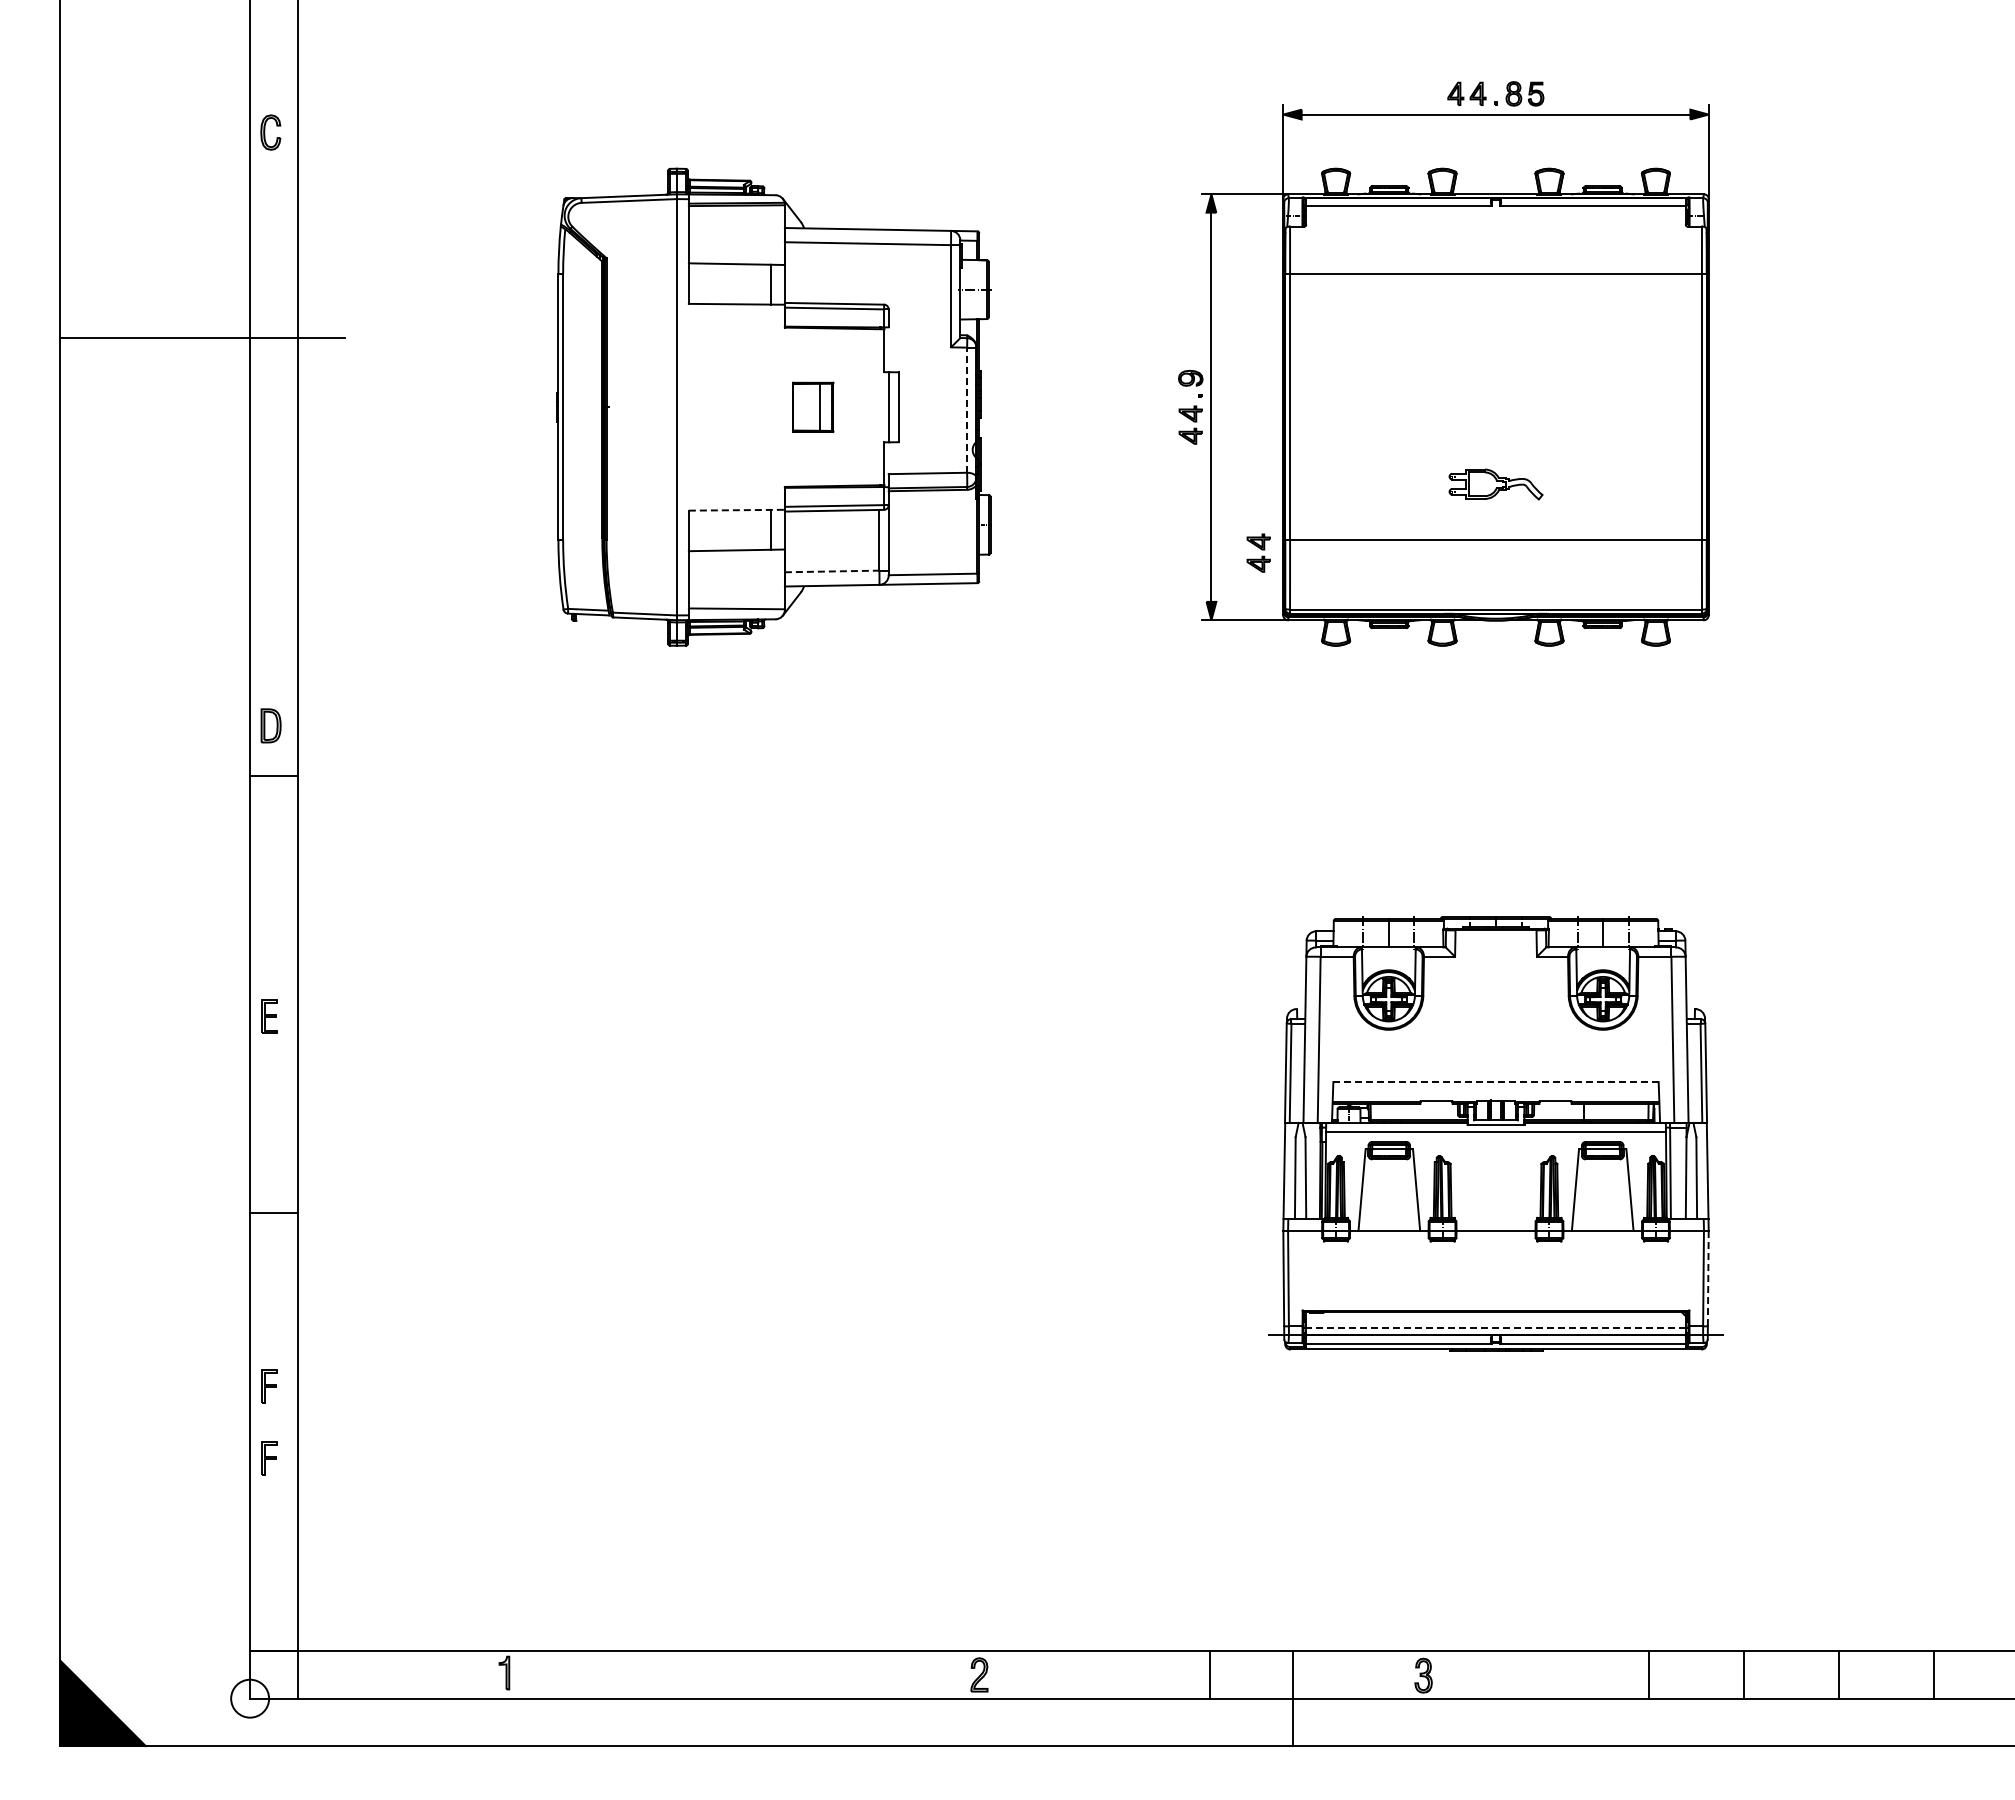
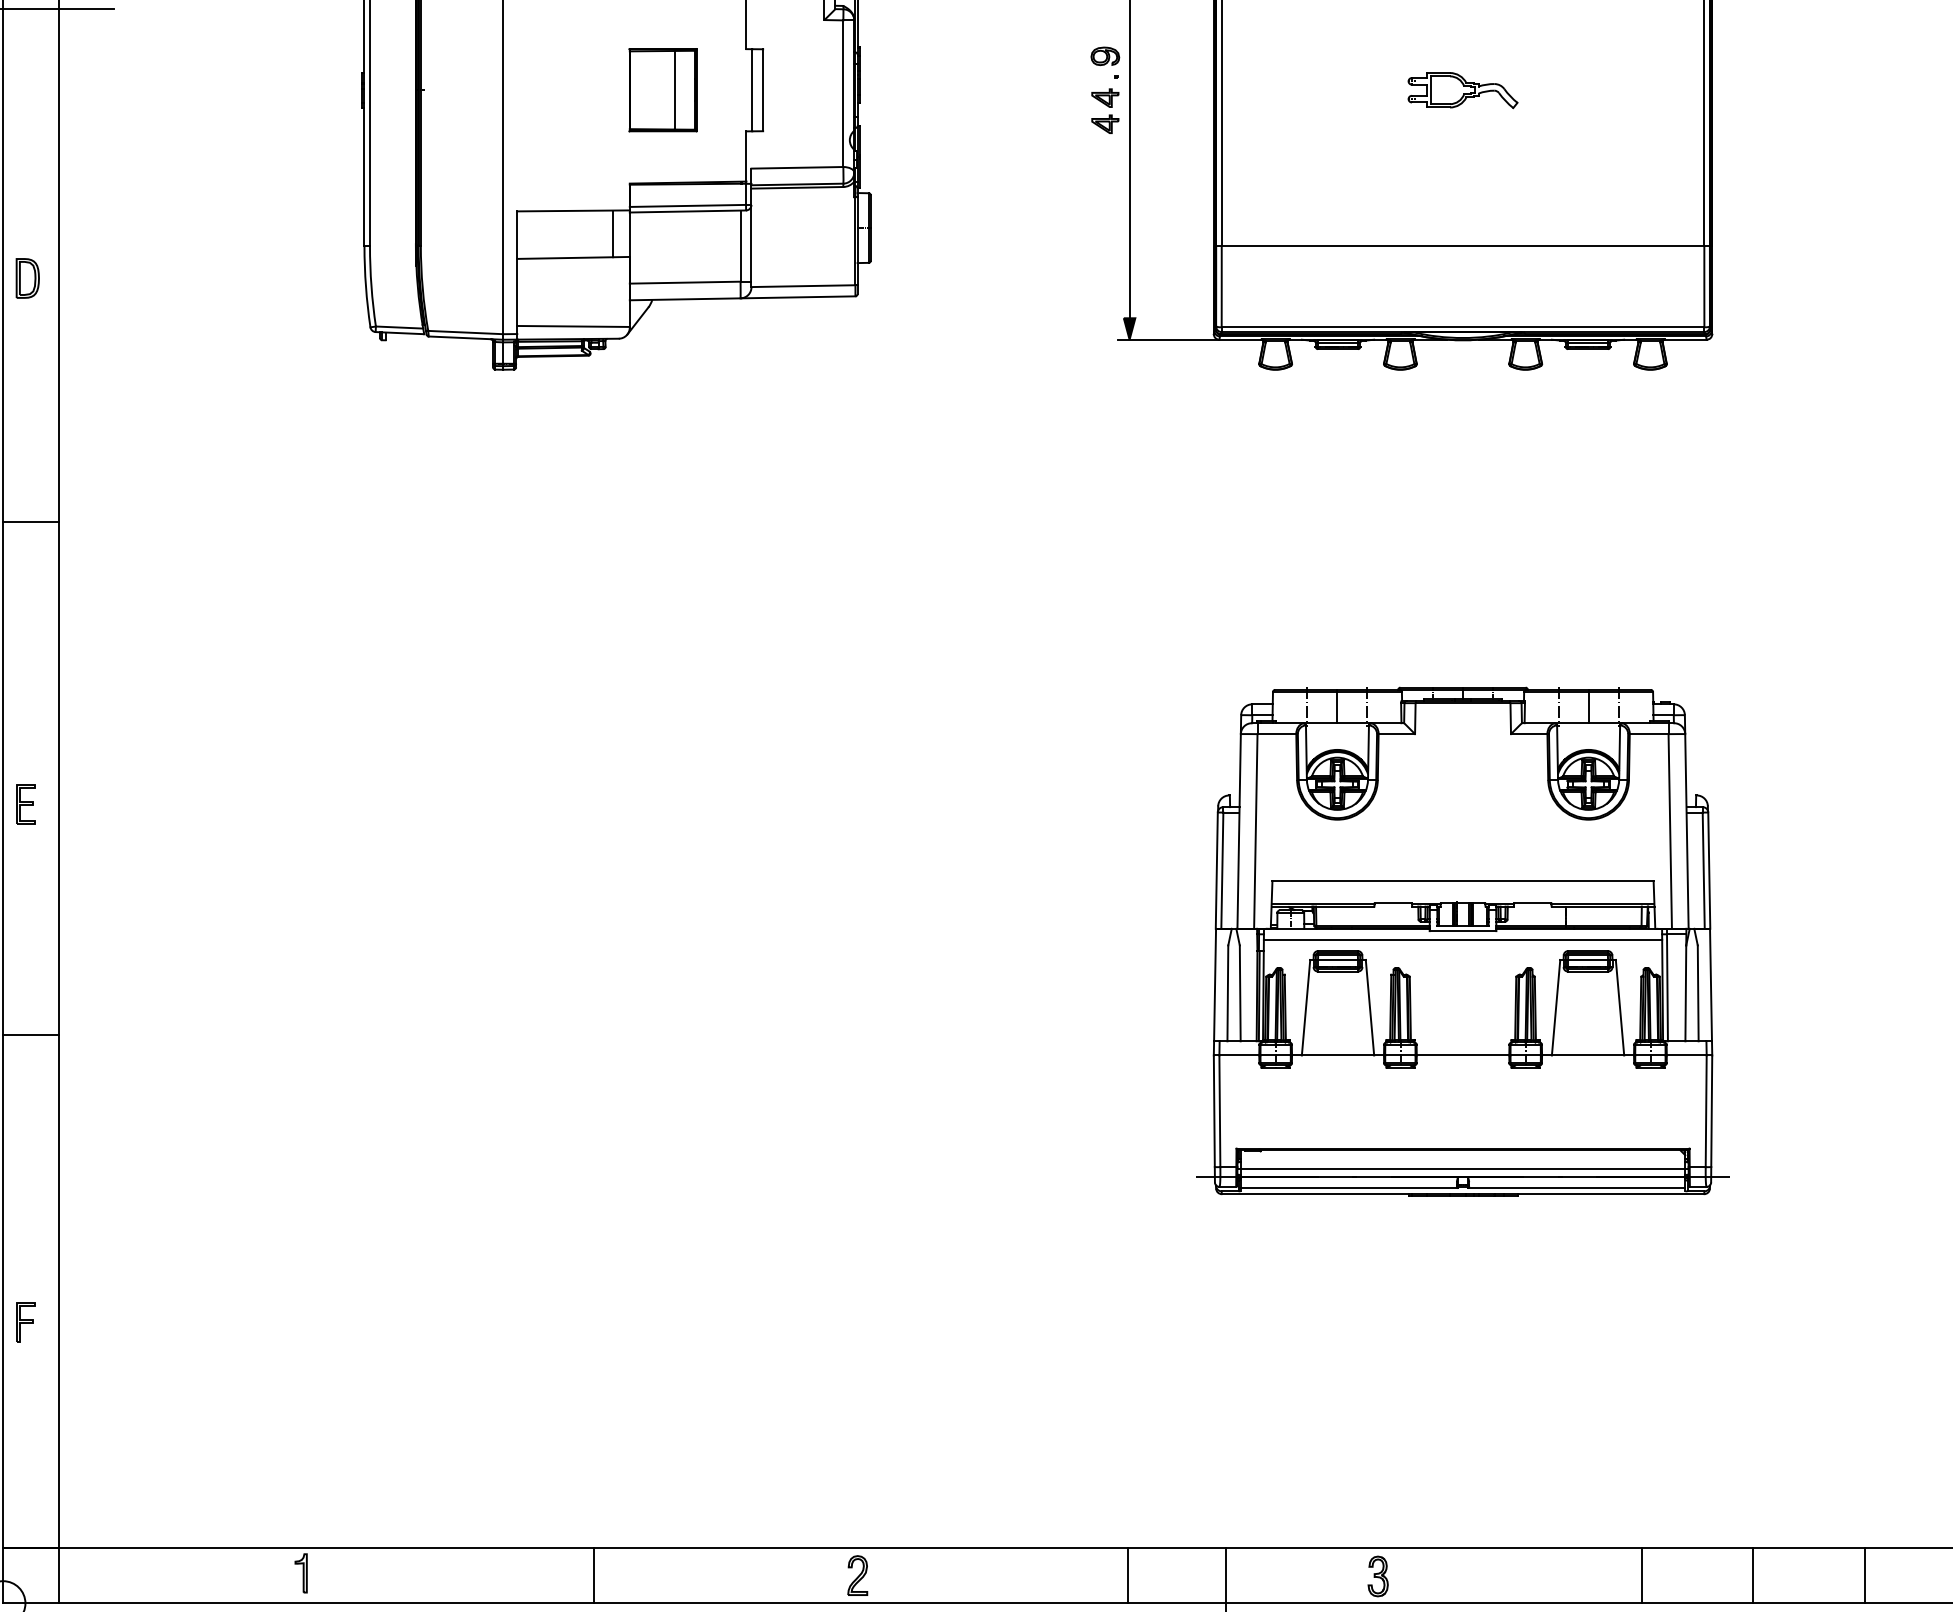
part: (812, 407) -> (662, 90), size x1.43
line: (967, 410) -> (843, 94), dashed -> solid
part: (1495, 484) -> (1462, 90), moved
line: (737, 510) -> (574, 211), dashed -> solid
part: (1258, 552) -> (1184, 260), removed
line: (832, 571) -> (685, 282), dashed -> solid
part: (270, 725) -> (27, 278), moved
line: (1496, 1082) -> (1463, 881), dashed -> solid
line: (1708, 1278) -> (1711, 1111), dashed -> solid
line: (1496, 1327) -> (1463, 1168), dashed -> solid
part: (269, 1386) -> (25, 1237), removed
line: (753, 1674) -> (593, 1575), added

